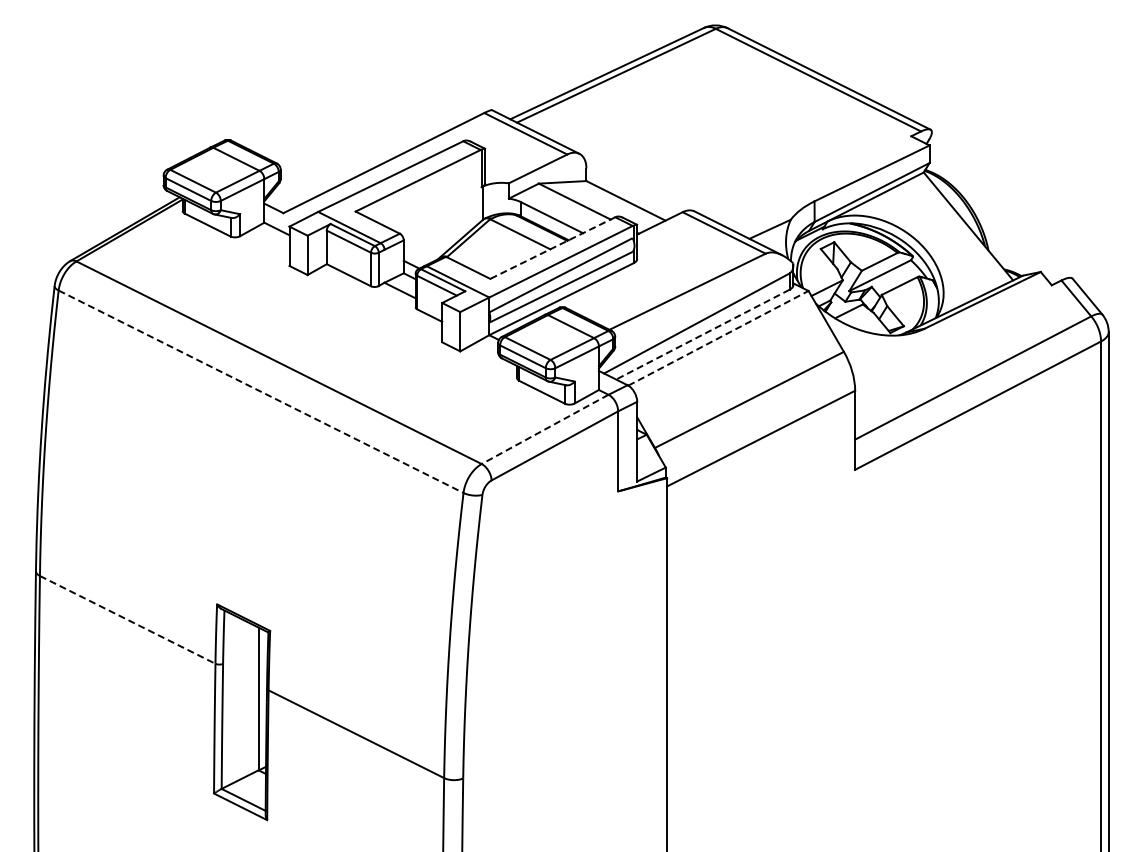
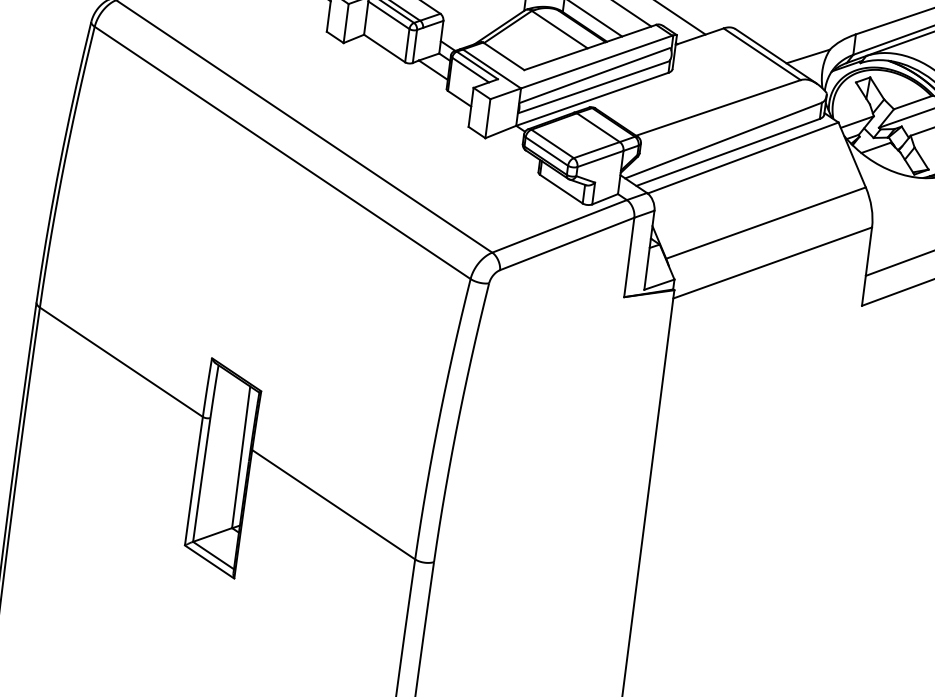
line: (552, 248) -> (589, 47), dashed -> solid
line: (702, 334) -> (727, 152), dashed -> solid
line: (718, 338) -> (743, 158), dashed -> solid
line: (261, 391) -> (283, 152), dashed -> solid
line: (544, 429) -> (558, 226), dashed -> solid
line: (128, 620) -> (122, 362), dashed -> solid

